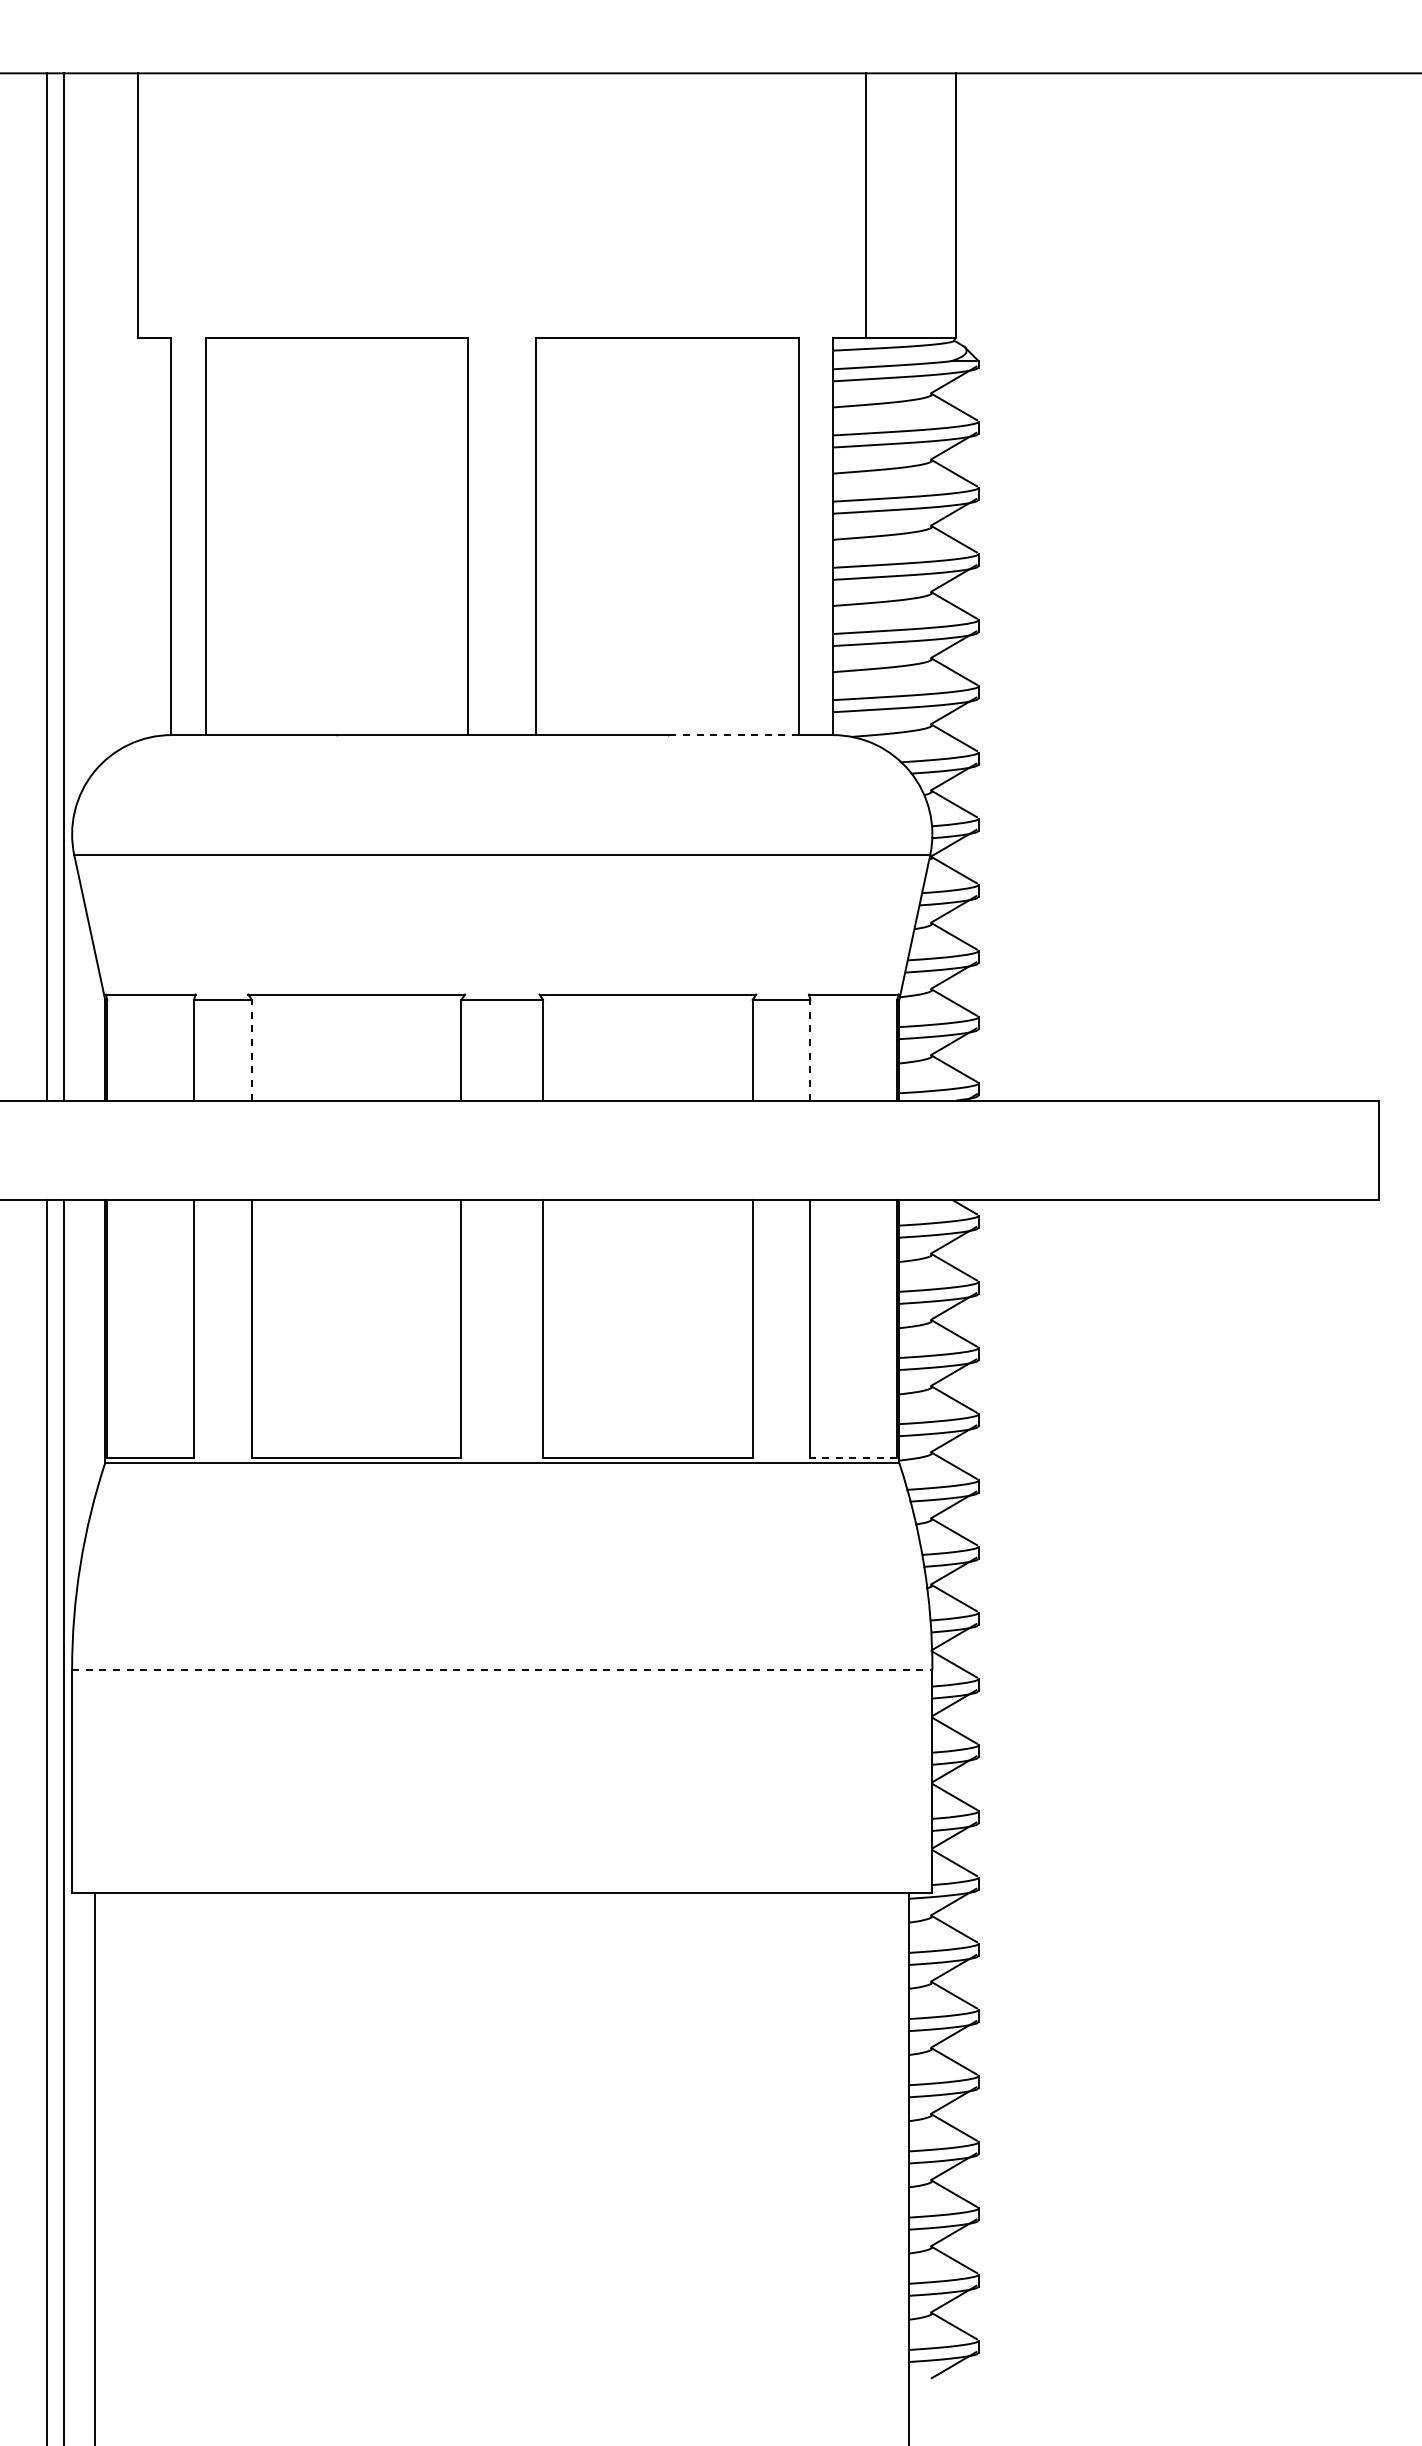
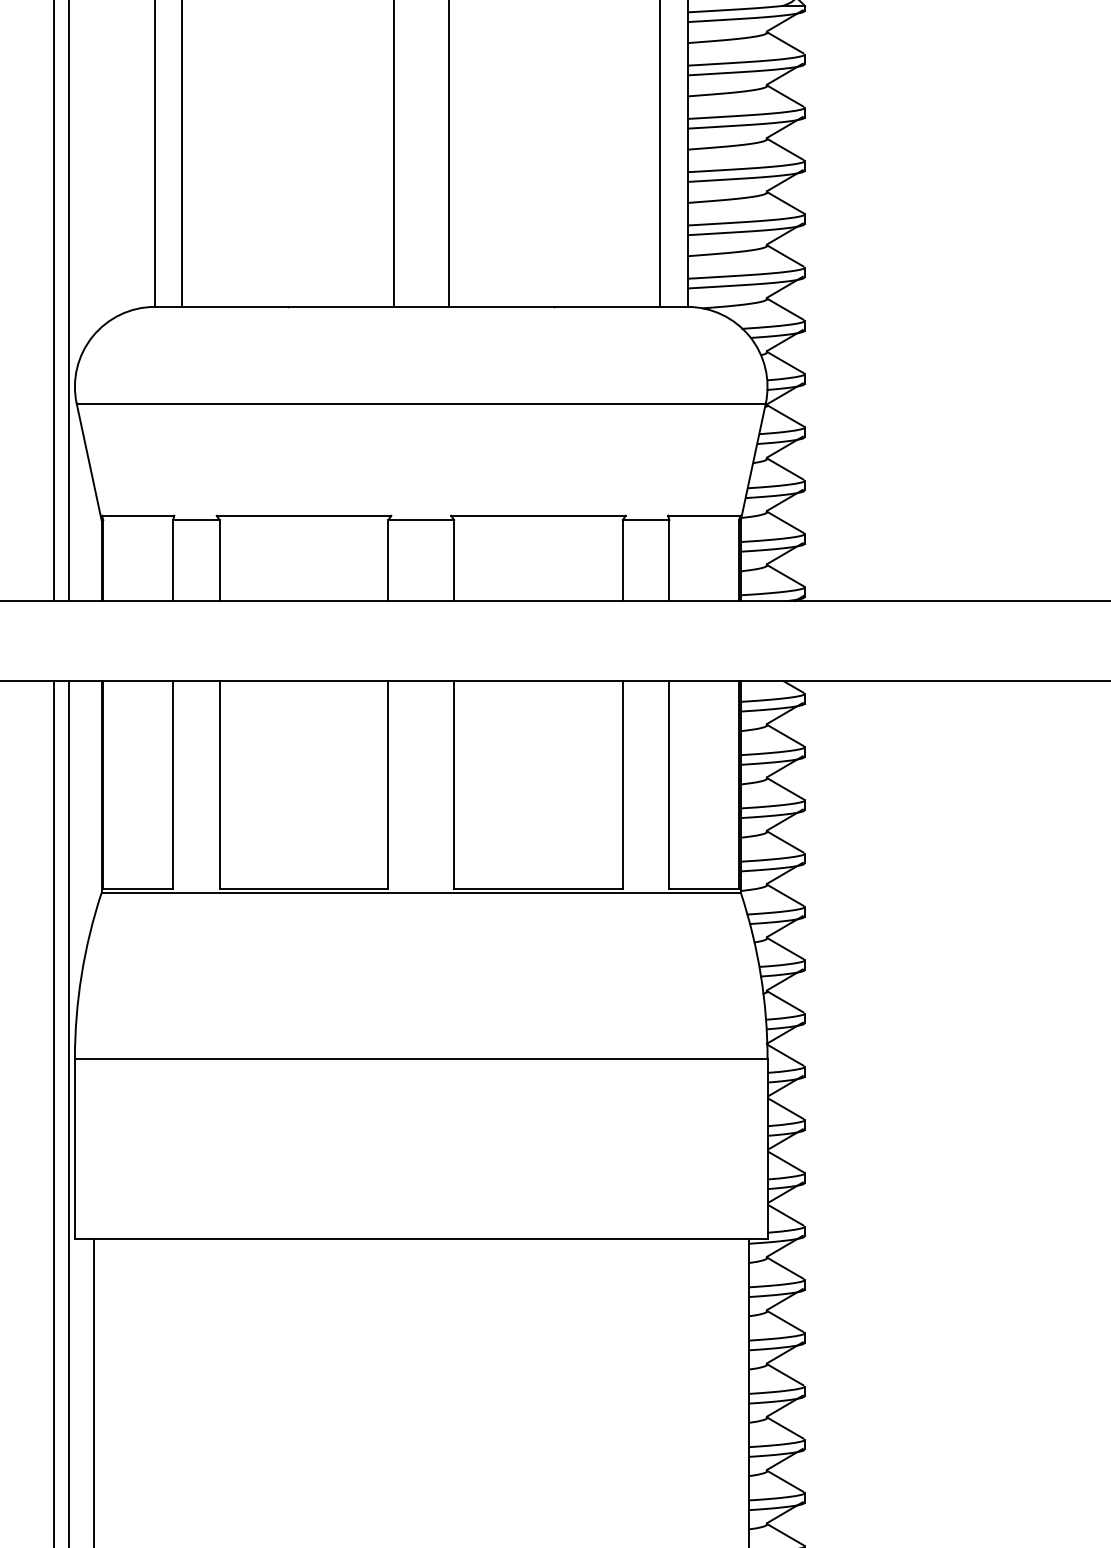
line: (733, 735) -> (607, 307), dashed -> solid
line: (251, 1049) -> (219, 560), dashed -> solid
line: (810, 1049) -> (669, 560), dashed -> solid
line: (853, 1457) -> (704, 888), dashed -> solid
line: (502, 1669) -> (421, 1059), dashed -> solid

